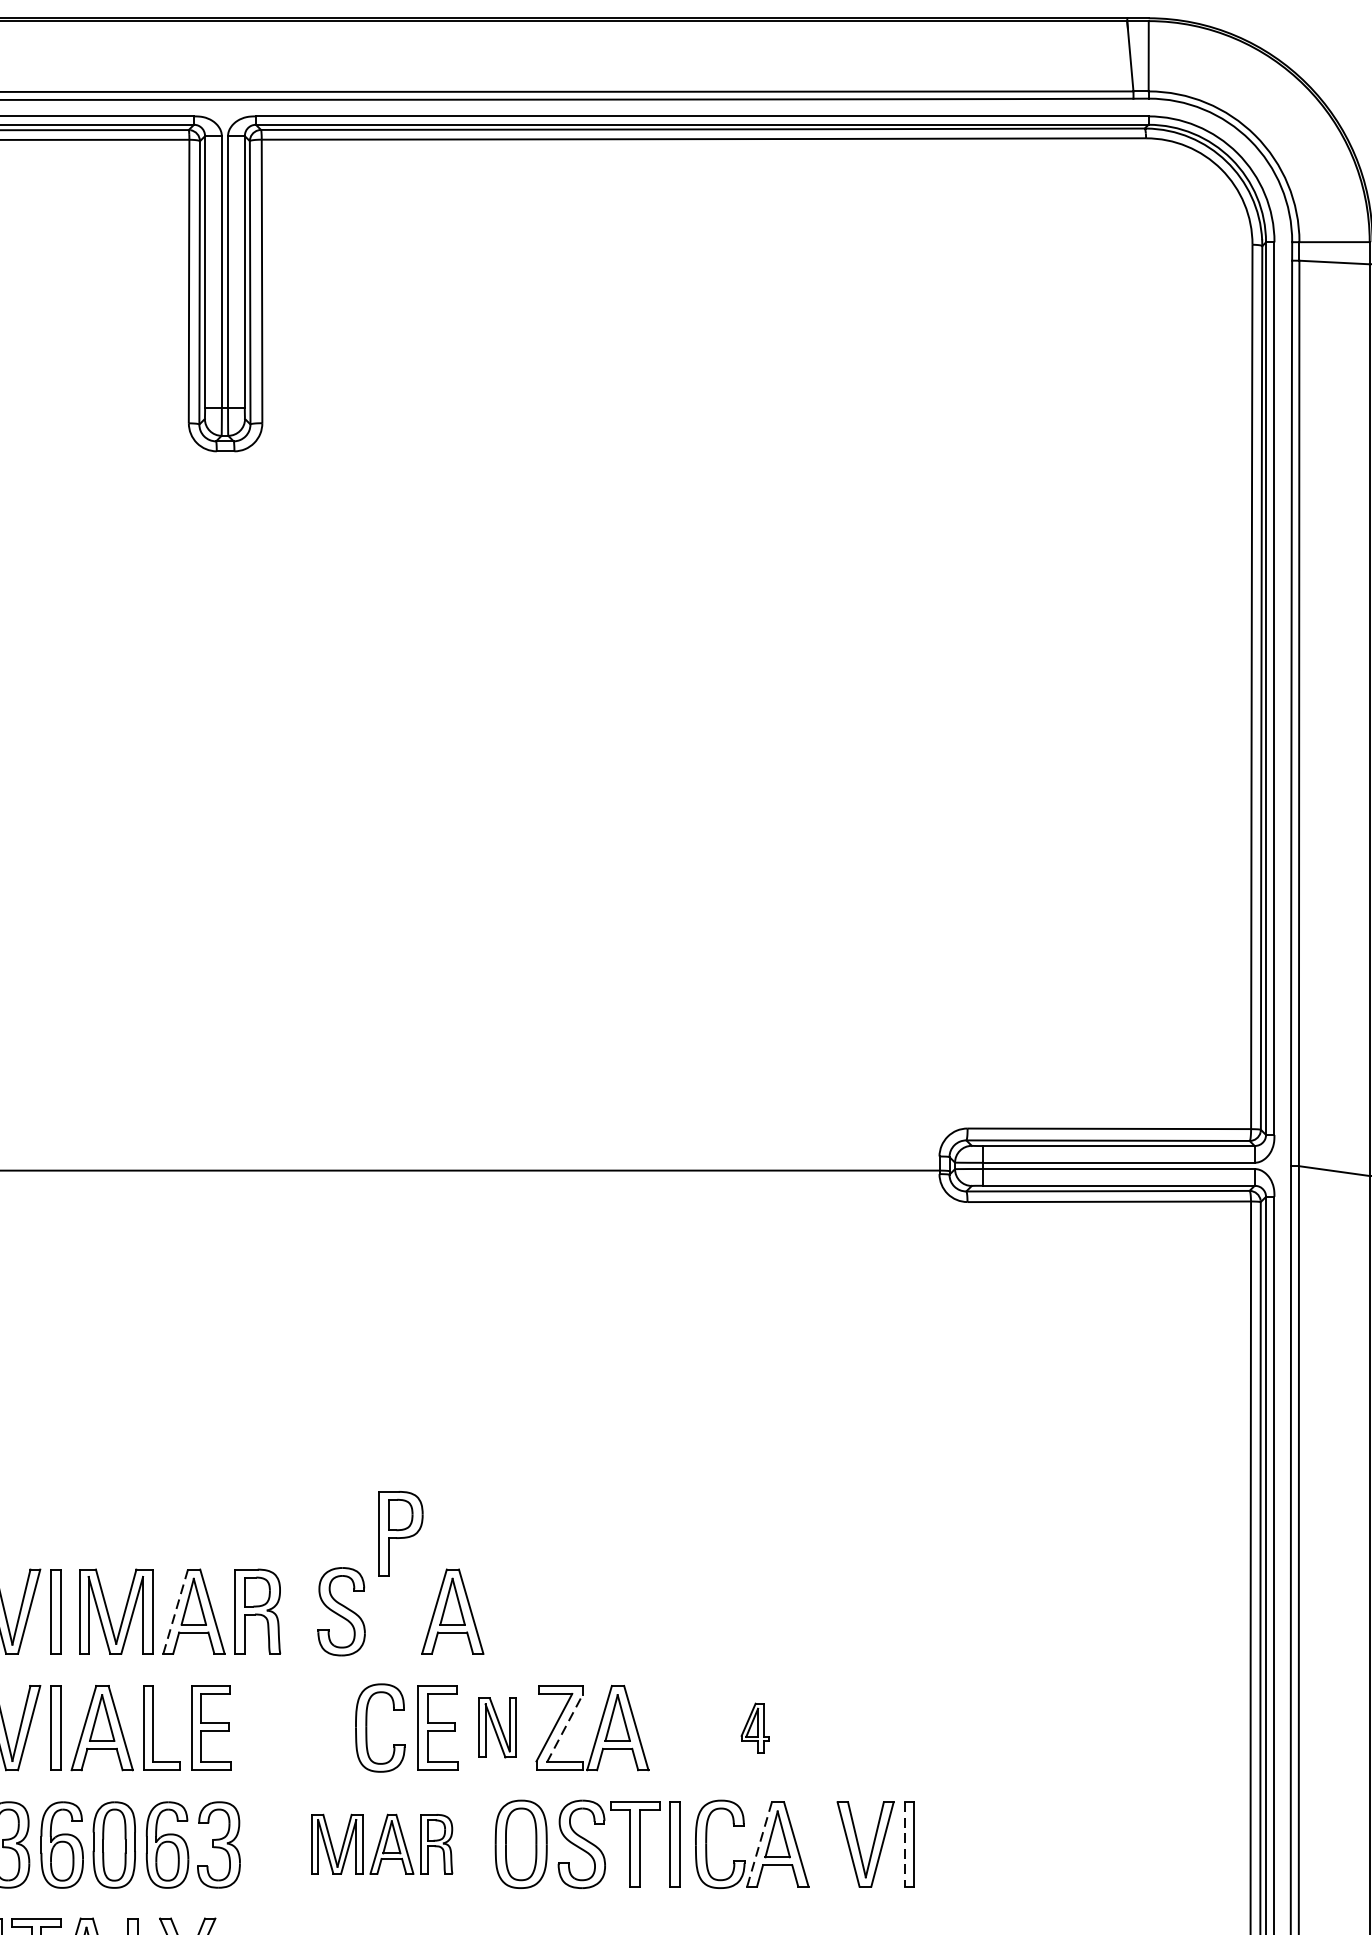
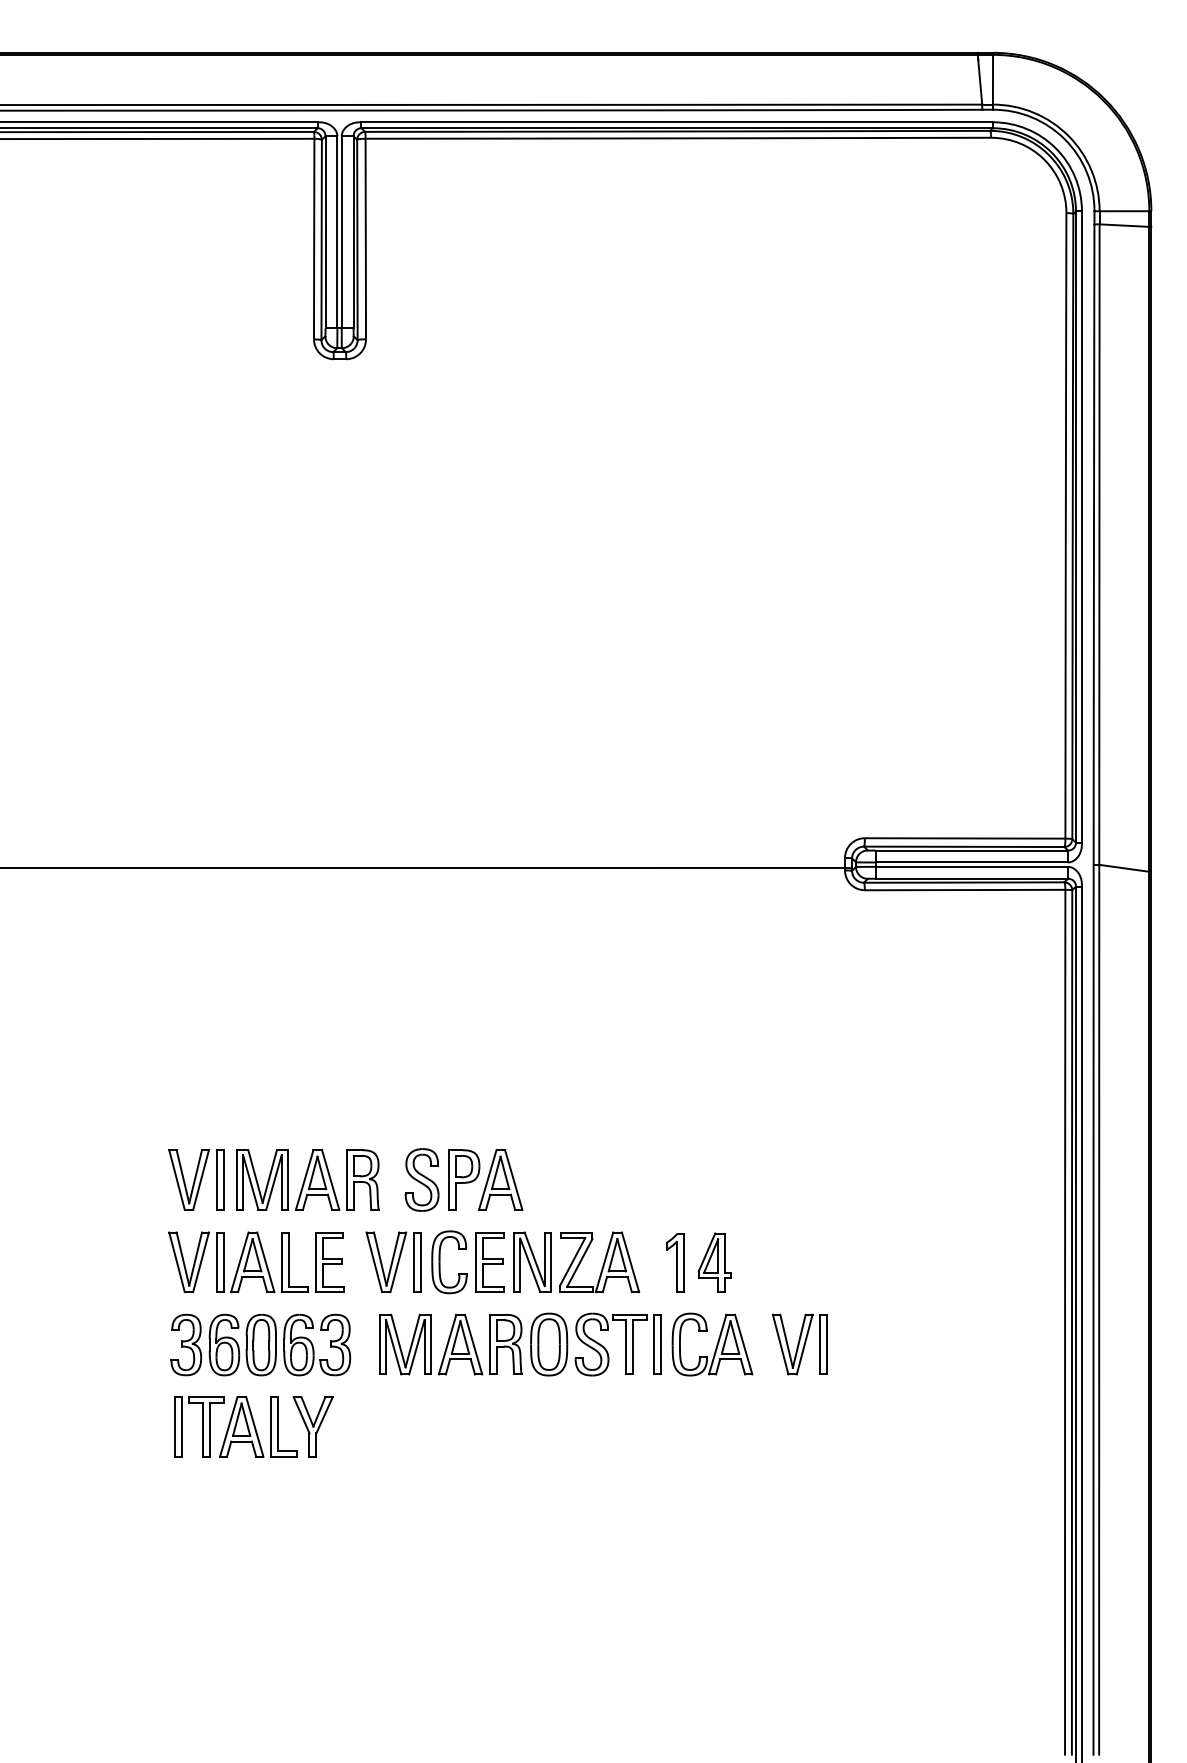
part: (401, 1533) -> (464, 1179), moved
line: (175, 1612) -> (304, 1180), dashed -> solid
part: (497, 1726) -> (532, 1261), size x1.43
part: (301, 1728) -> (393, 1262), added
line: (564, 1728) -> (579, 1262), dashed -> solid
part: (699, 1728) -> (675, 1262), added
part: (755, 1728) -> (714, 1262), size x1.67
part: (381, 1844) -> (450, 1344), size x1.43
line: (904, 1844) -> (820, 1344), dashed -> solid
line: (759, 1845) -> (717, 1345), dashed -> solid

